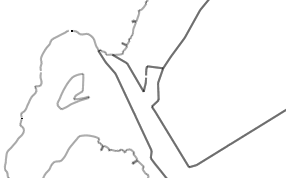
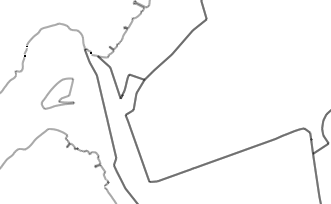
part: (70, 91) -> (57, 93), moved

